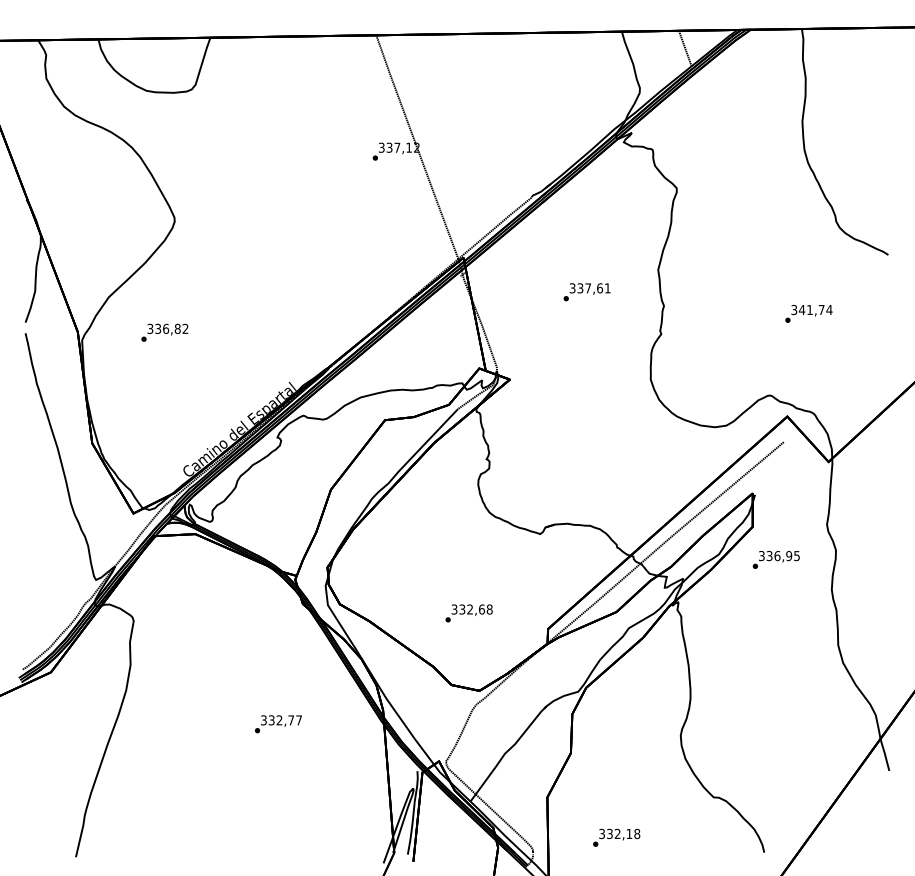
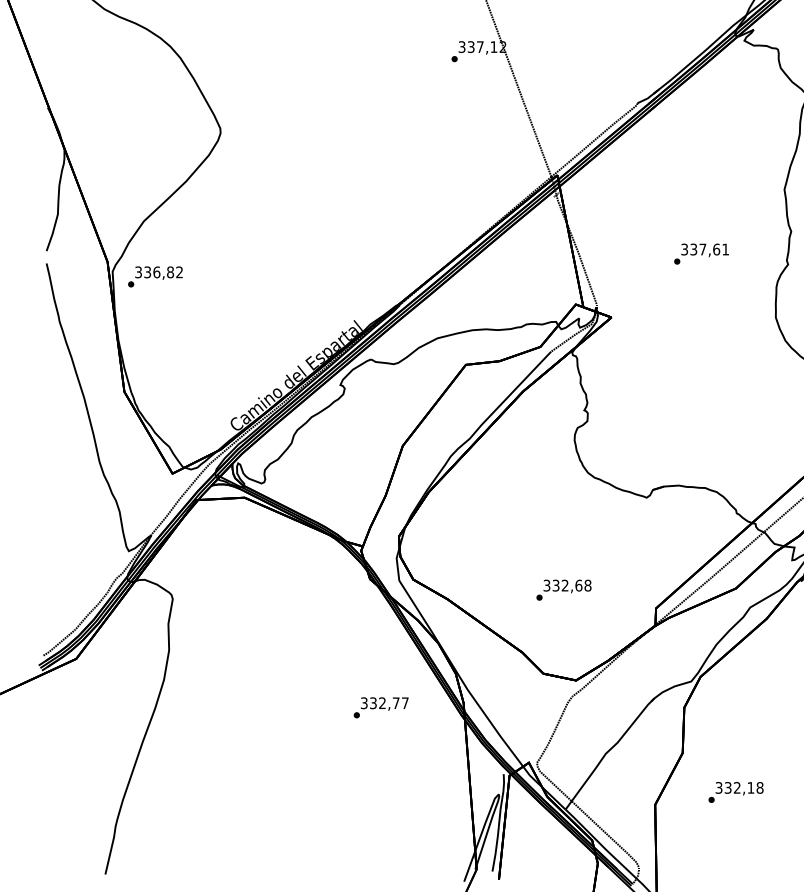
text: (586, 292) -> (700, 254), moved
text: (164, 332) -> (155, 276), moved
text: (278, 724) -> (381, 708), moved
text: (616, 837) -> (735, 792), moved

